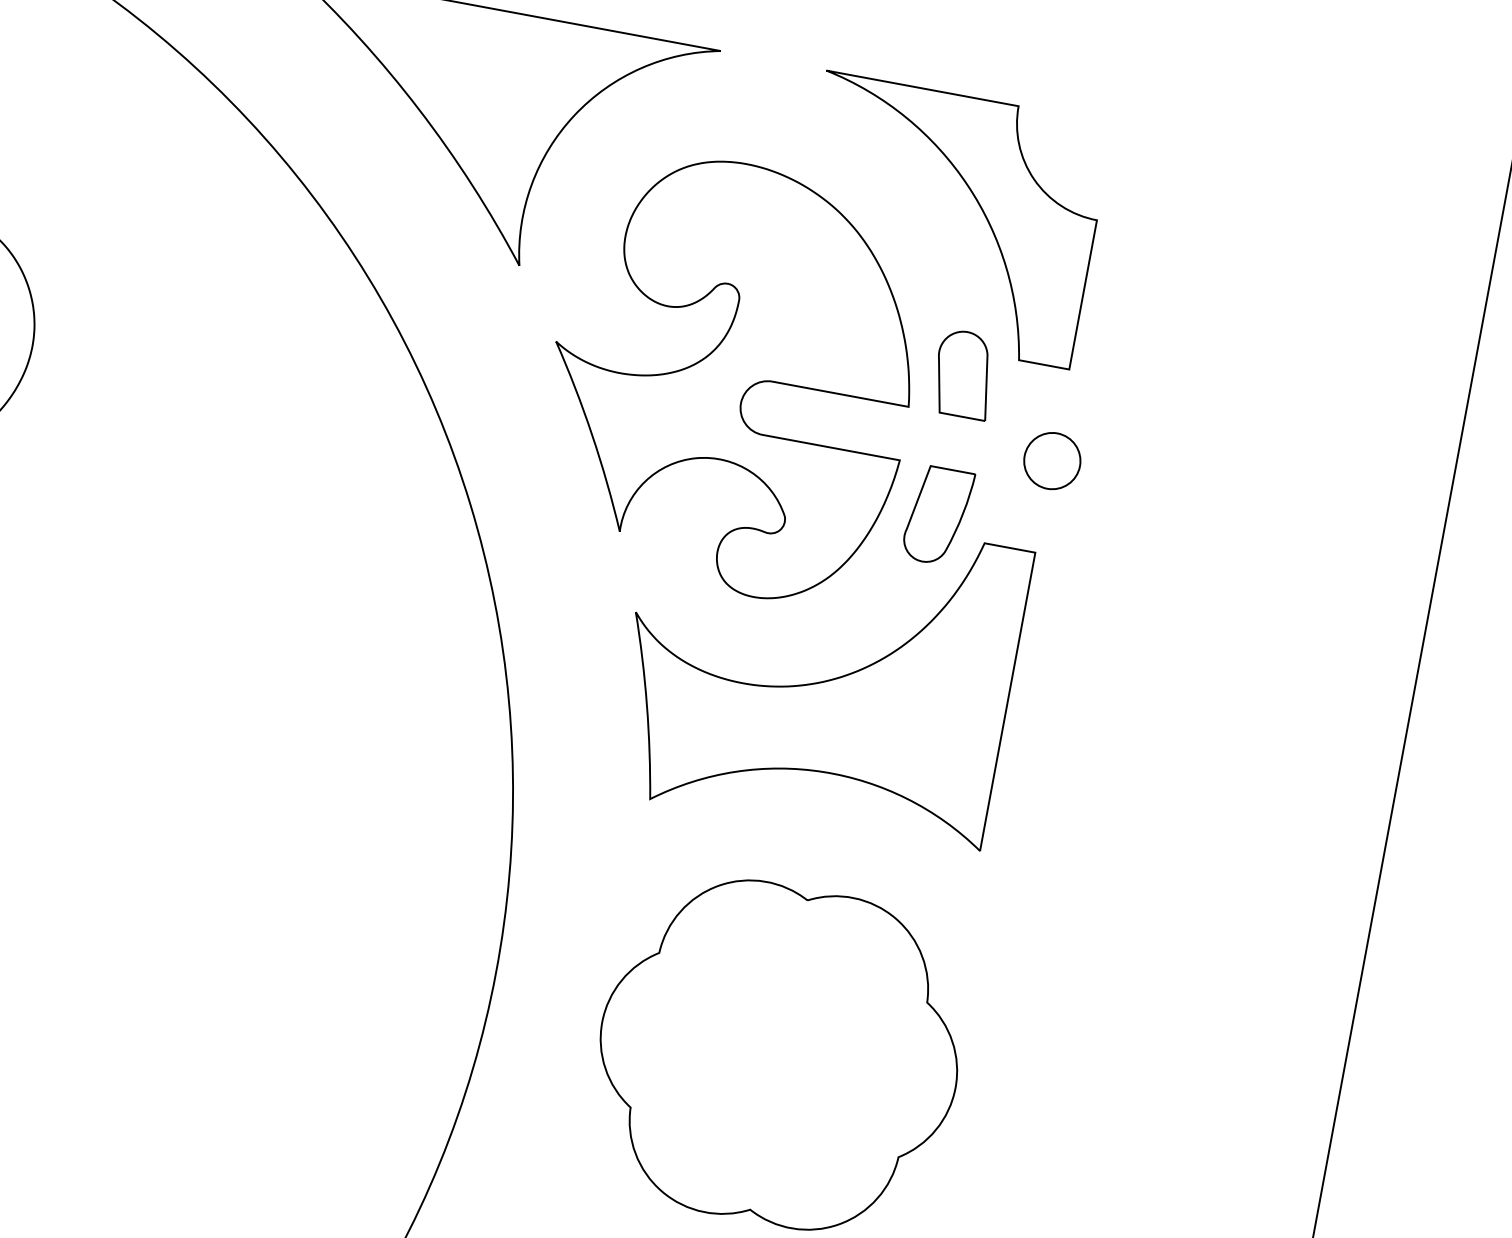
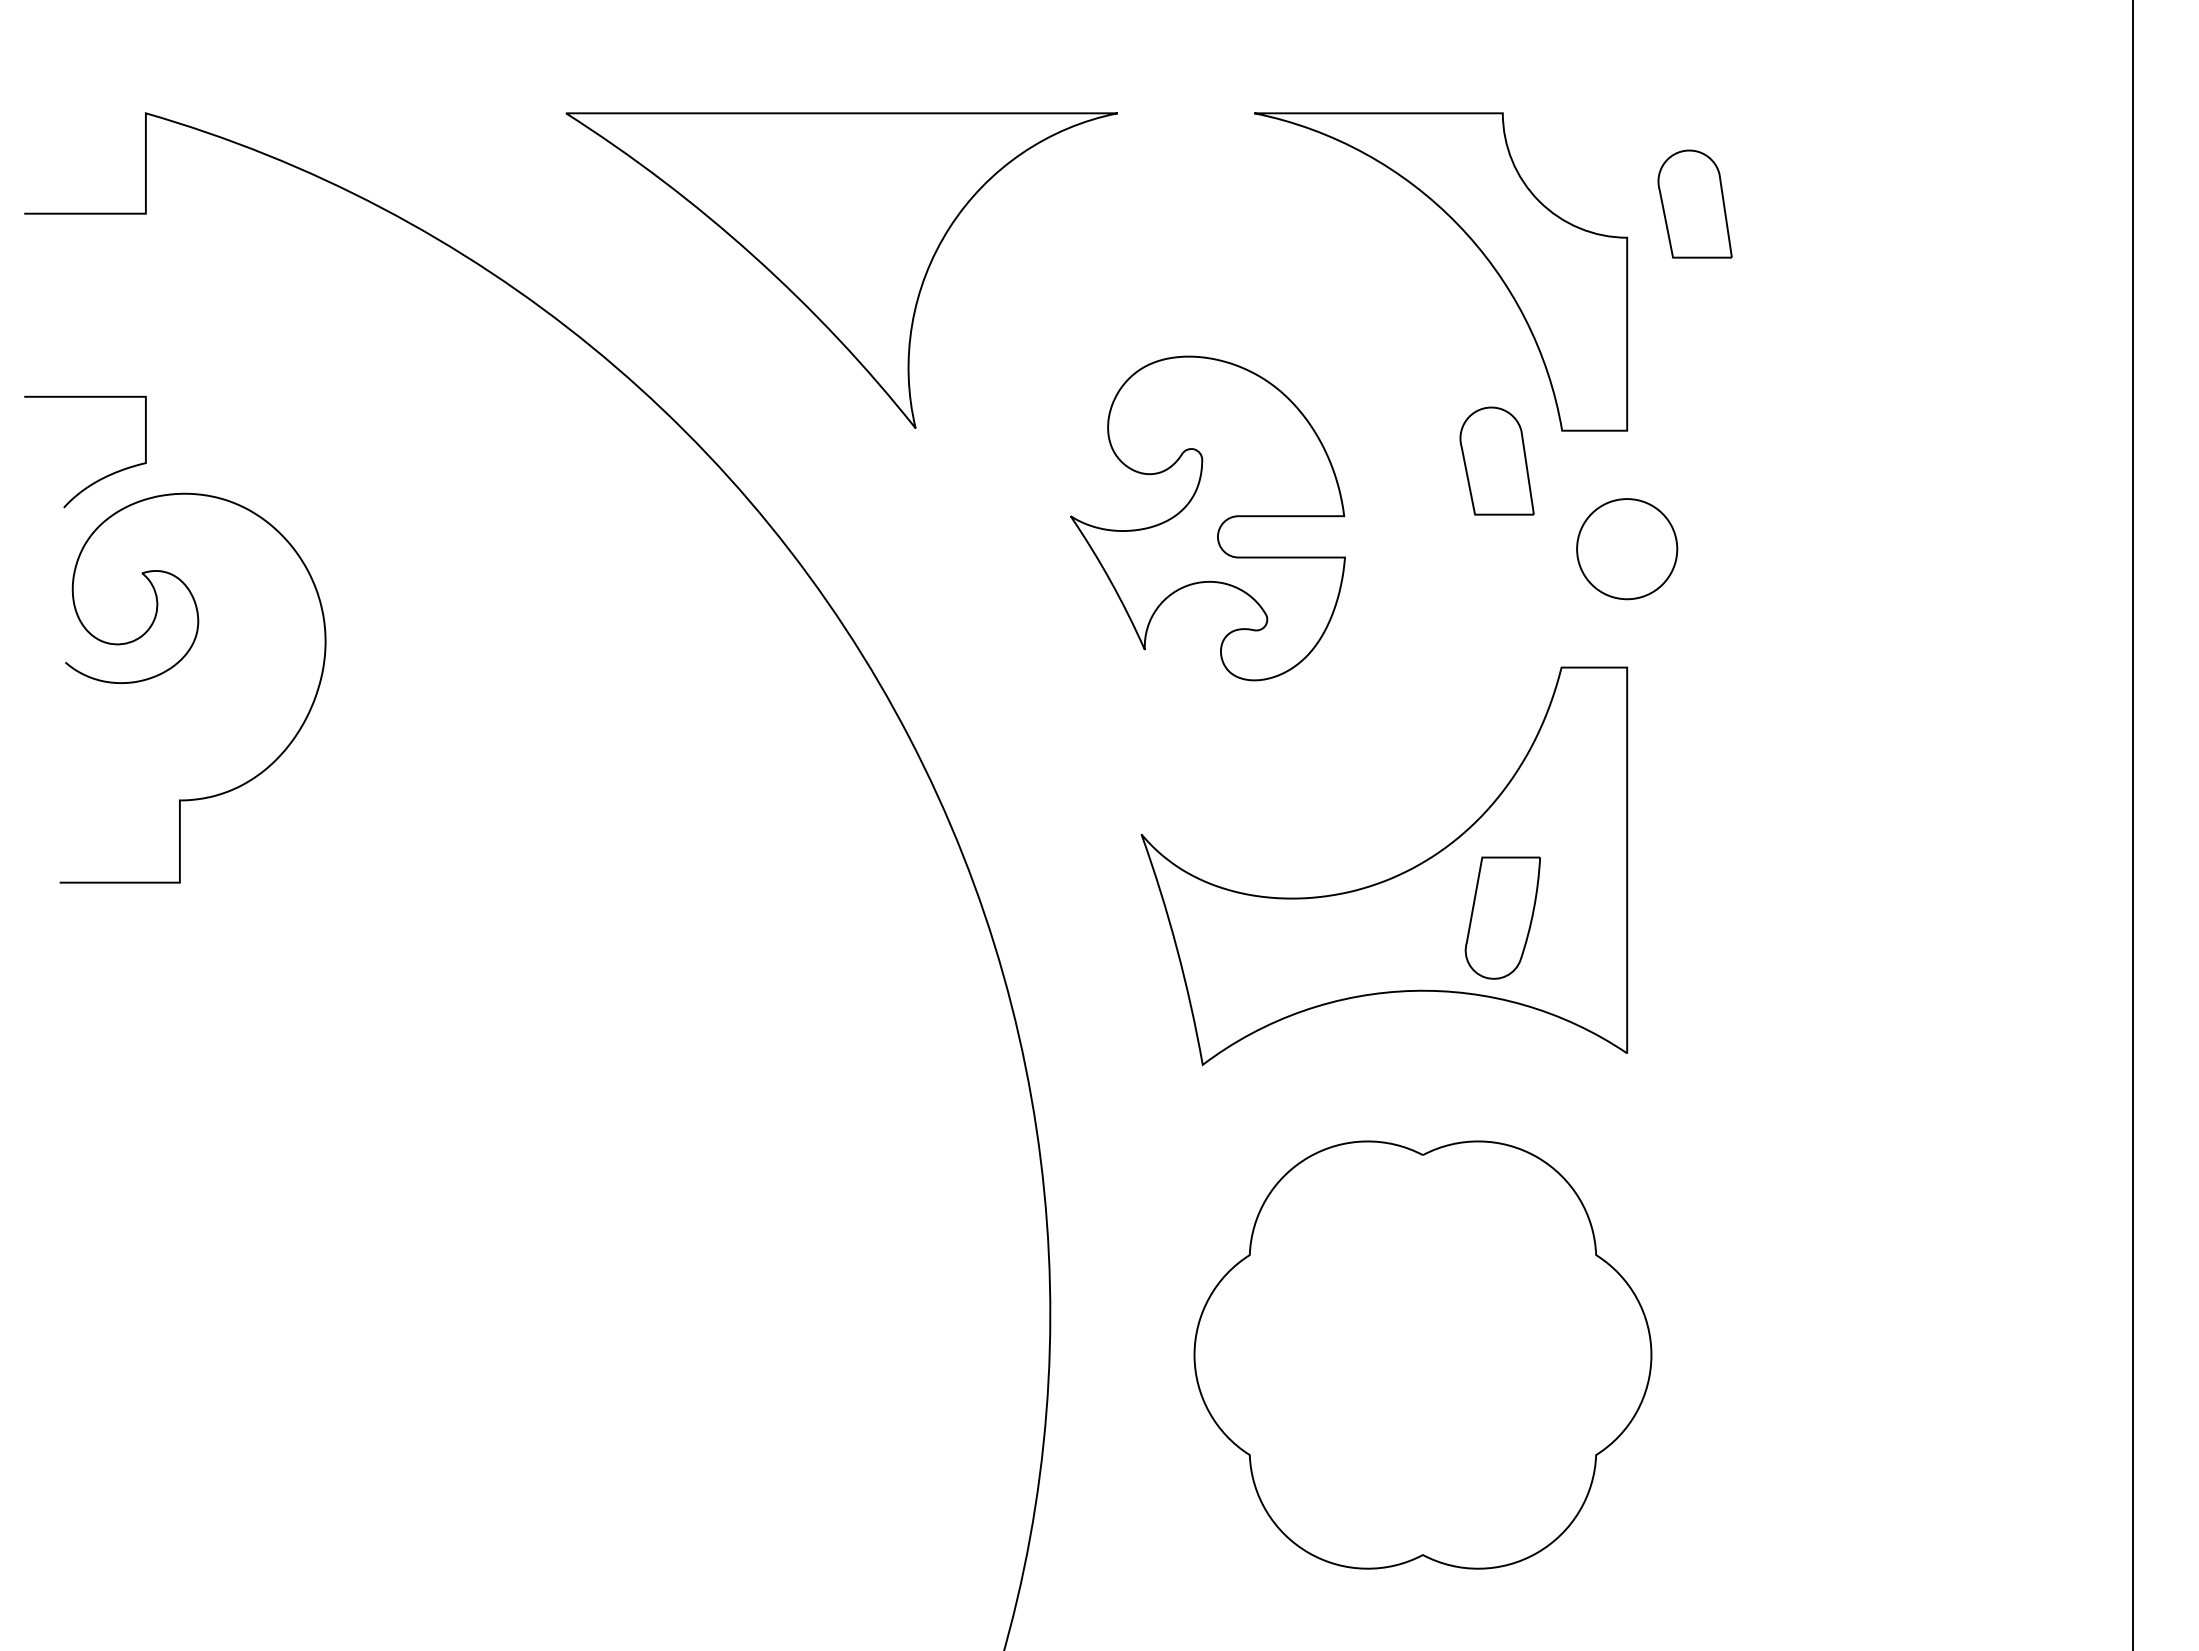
part: (1153, 203) -> (1694, 203), added
part: (732, 377) -> (1207, 518), size x0.6
circle: (1051, 460) -> (1626, 548), size x1.4
part: (937, 515) -> (1502, 917), moved

